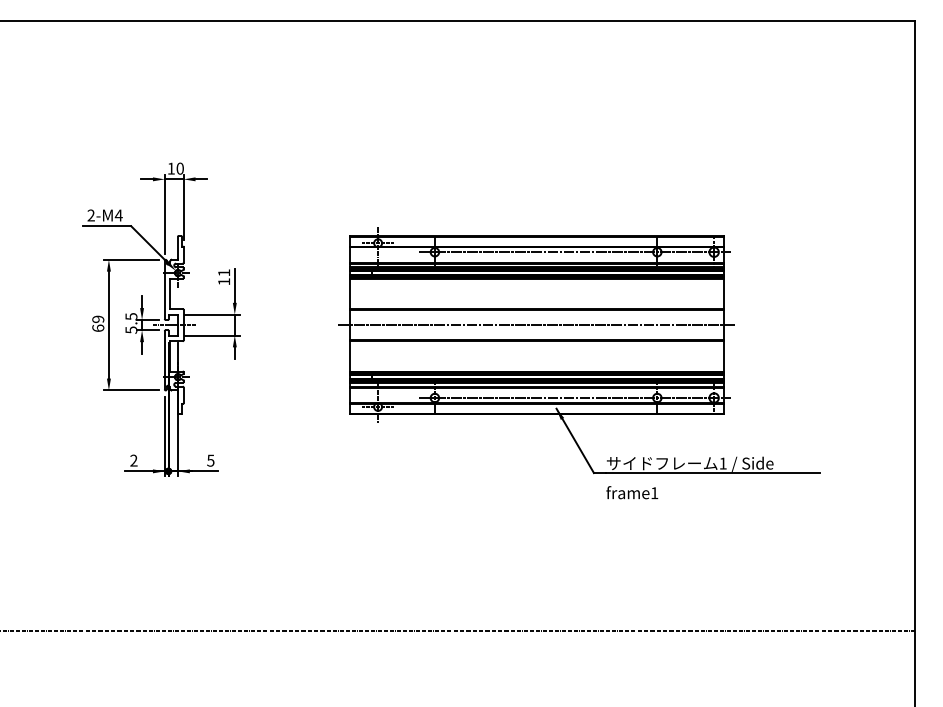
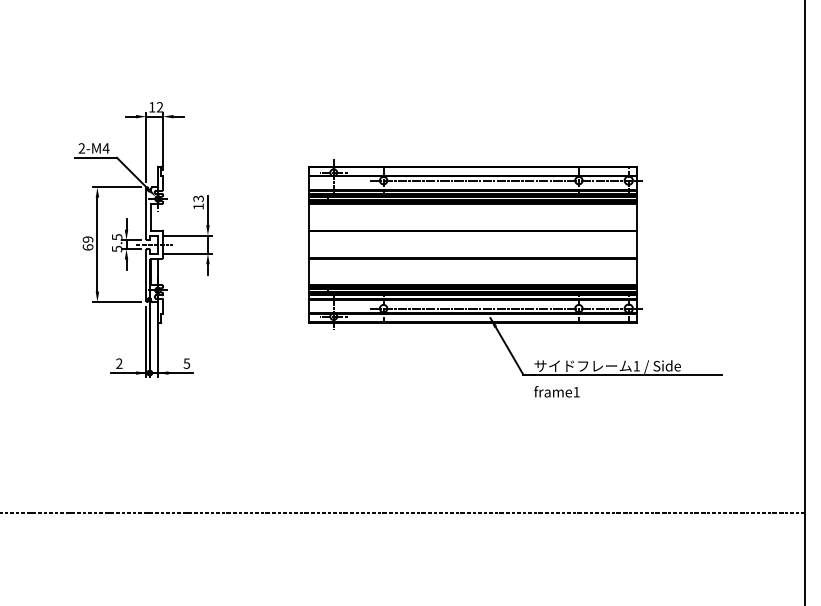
text: (179, 168) -> (159, 107), 10 -> 12
text: (224, 272) -> (198, 198), 11 -> 13
line: (536, 325) -> (472, 244), removed

